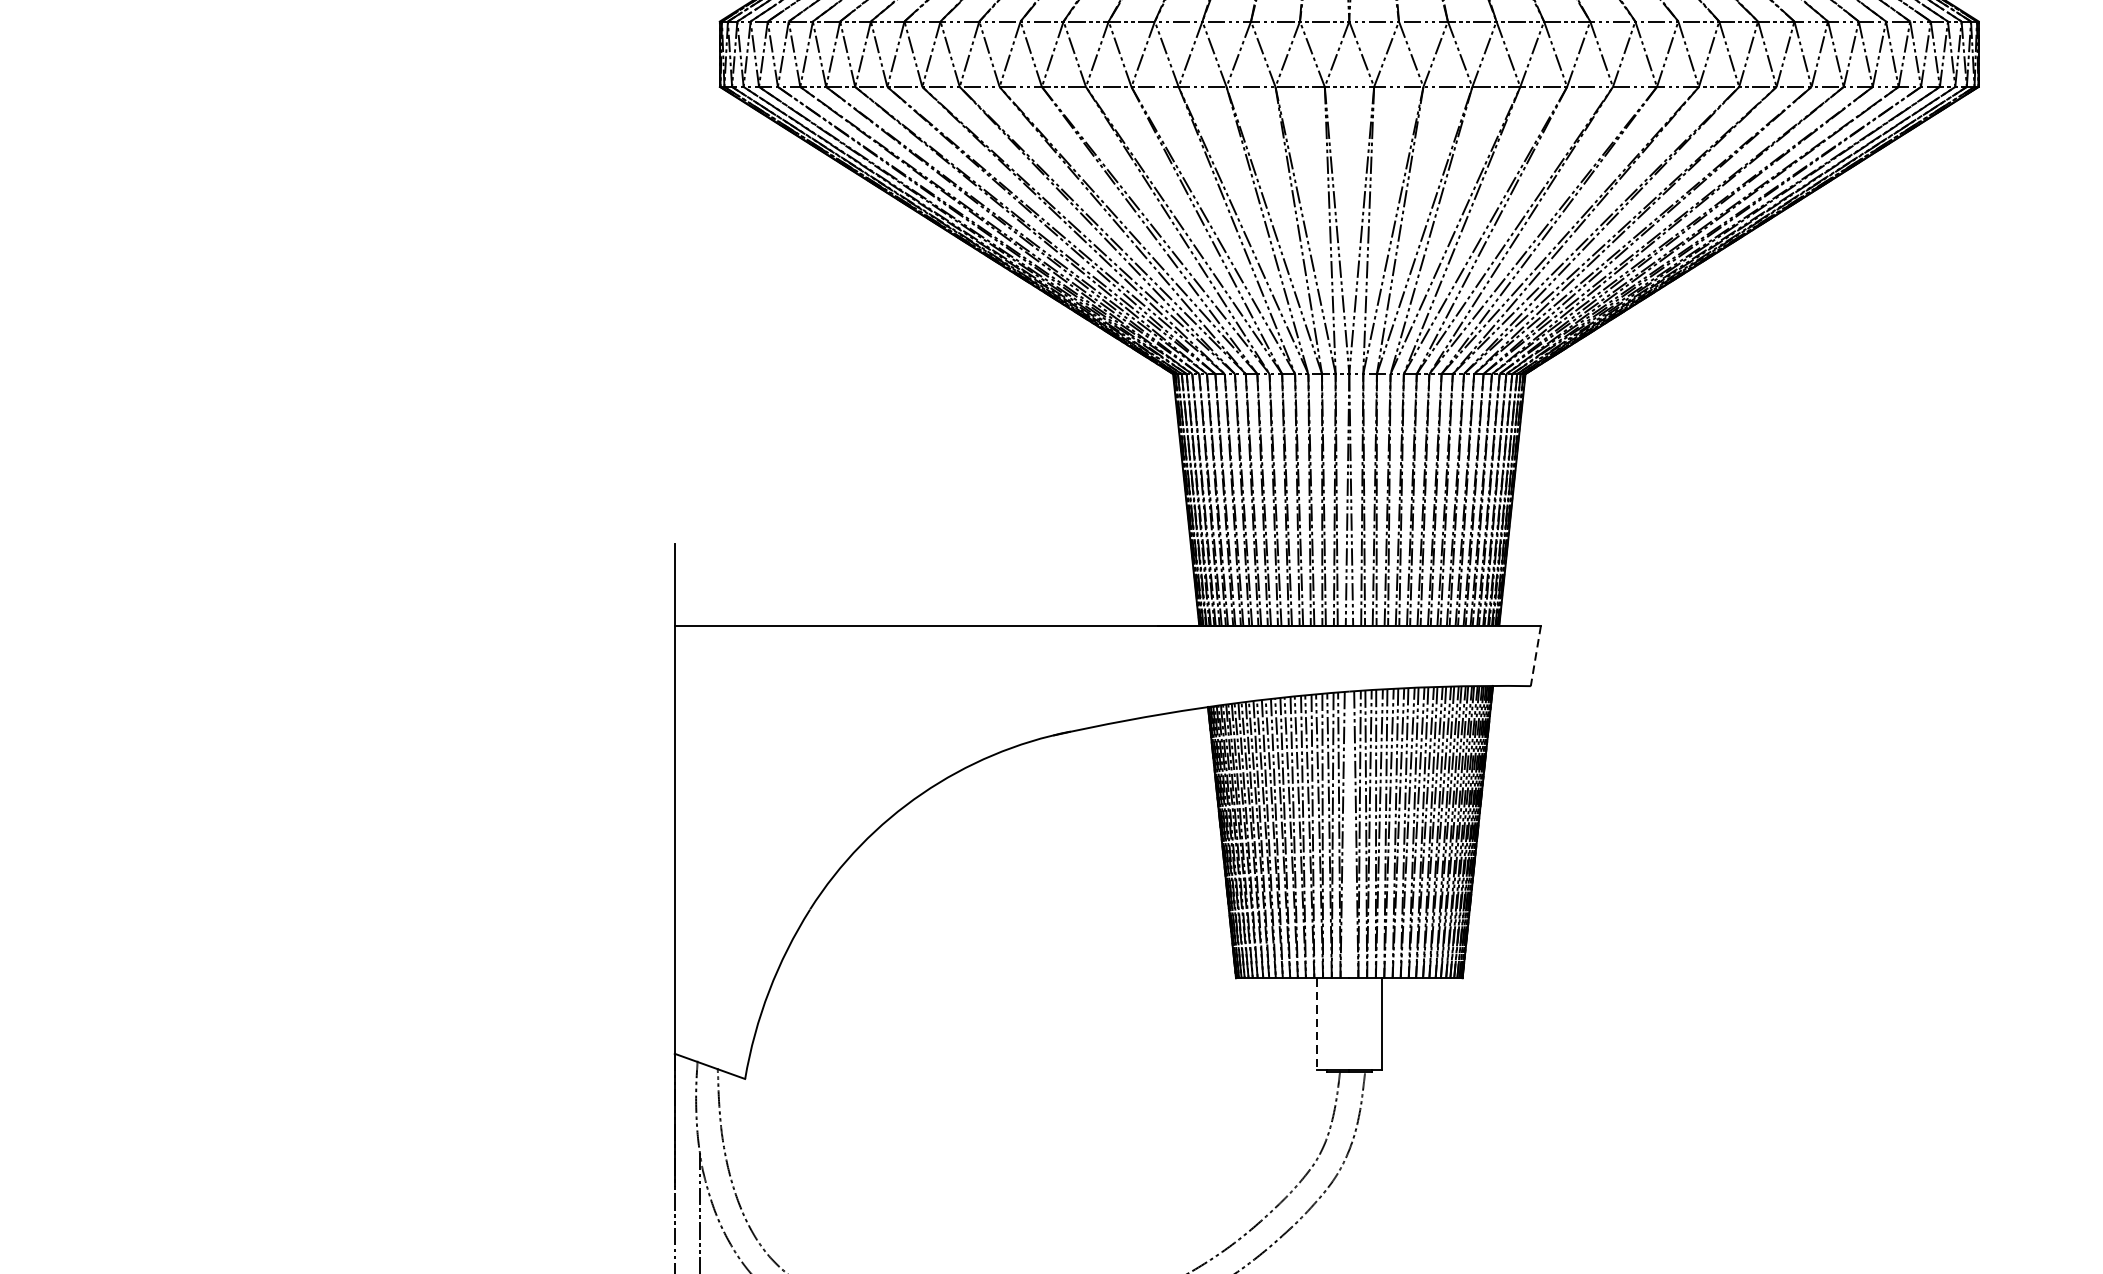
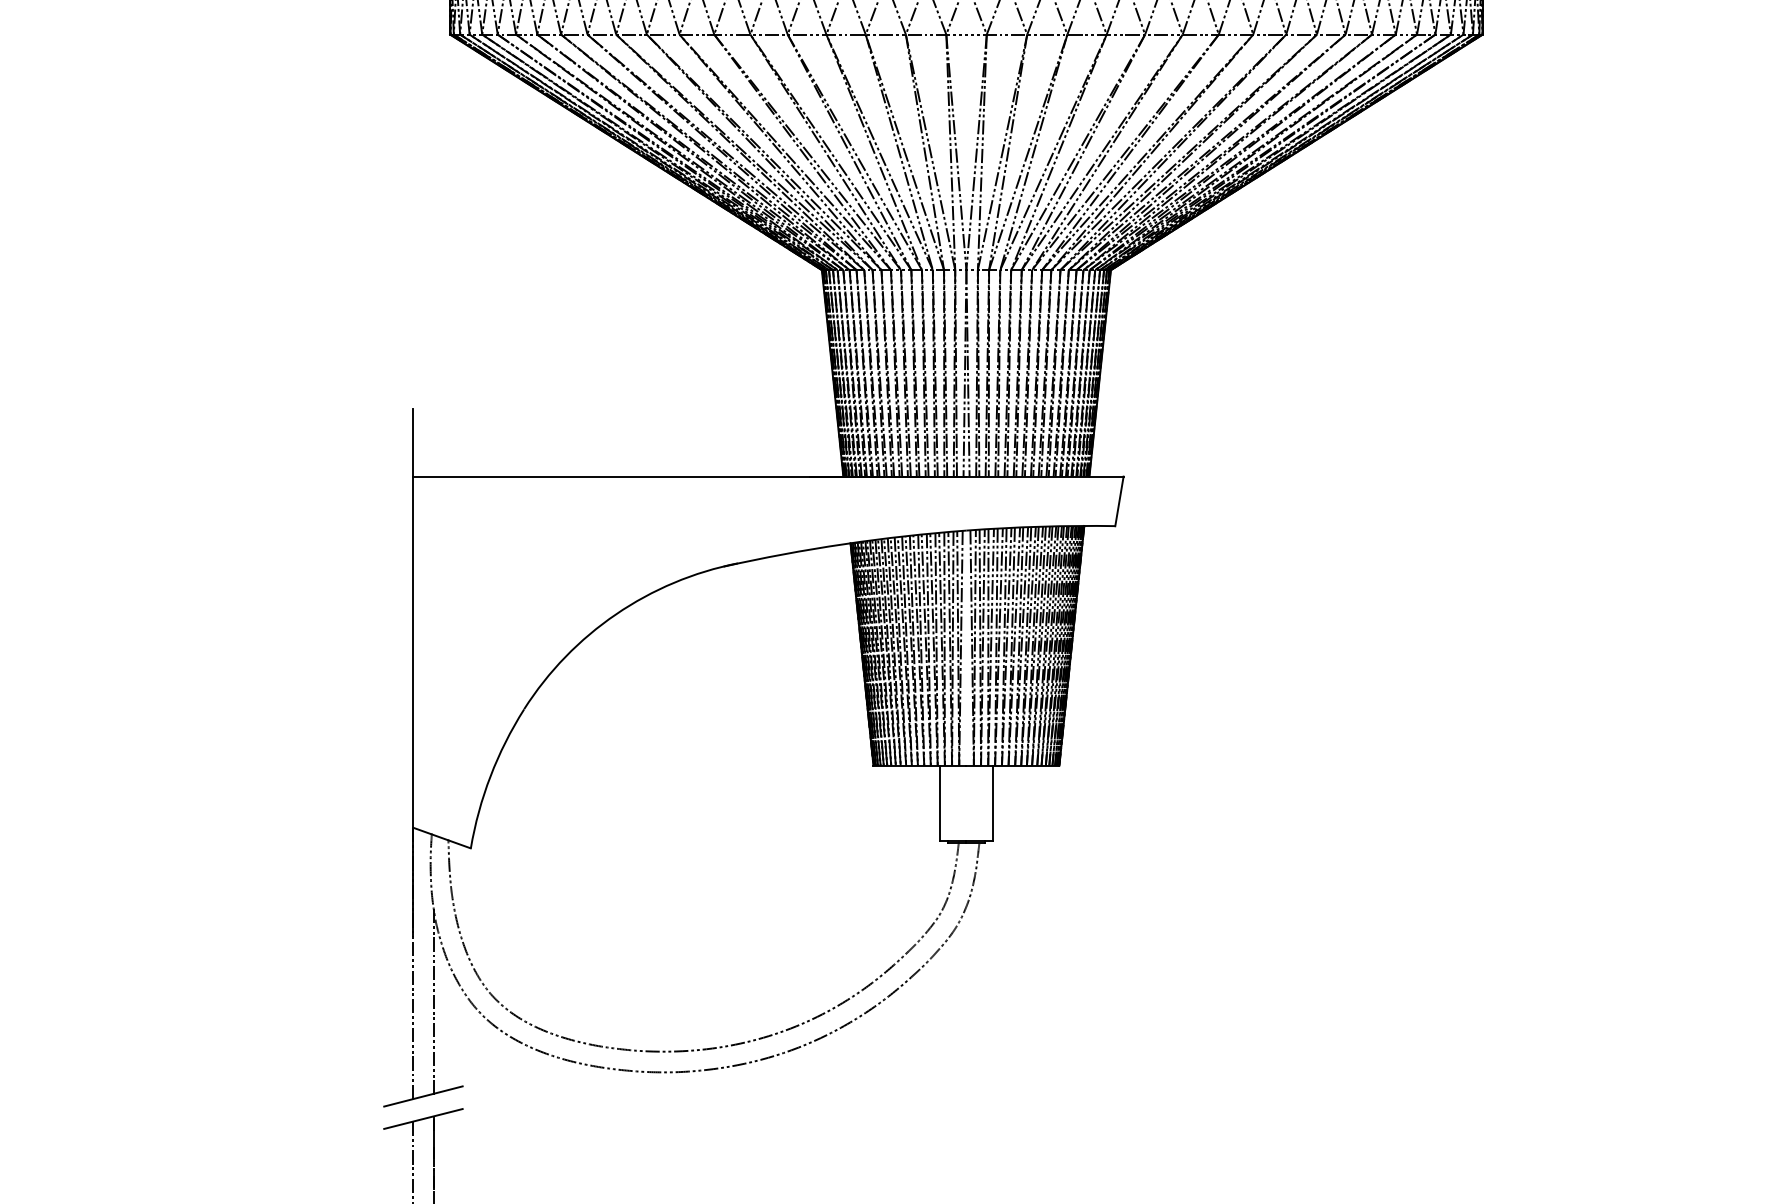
line: (1535, 656) -> (1119, 501), dashed -> solid
line: (1316, 1024) -> (939, 803), dashed -> solid

